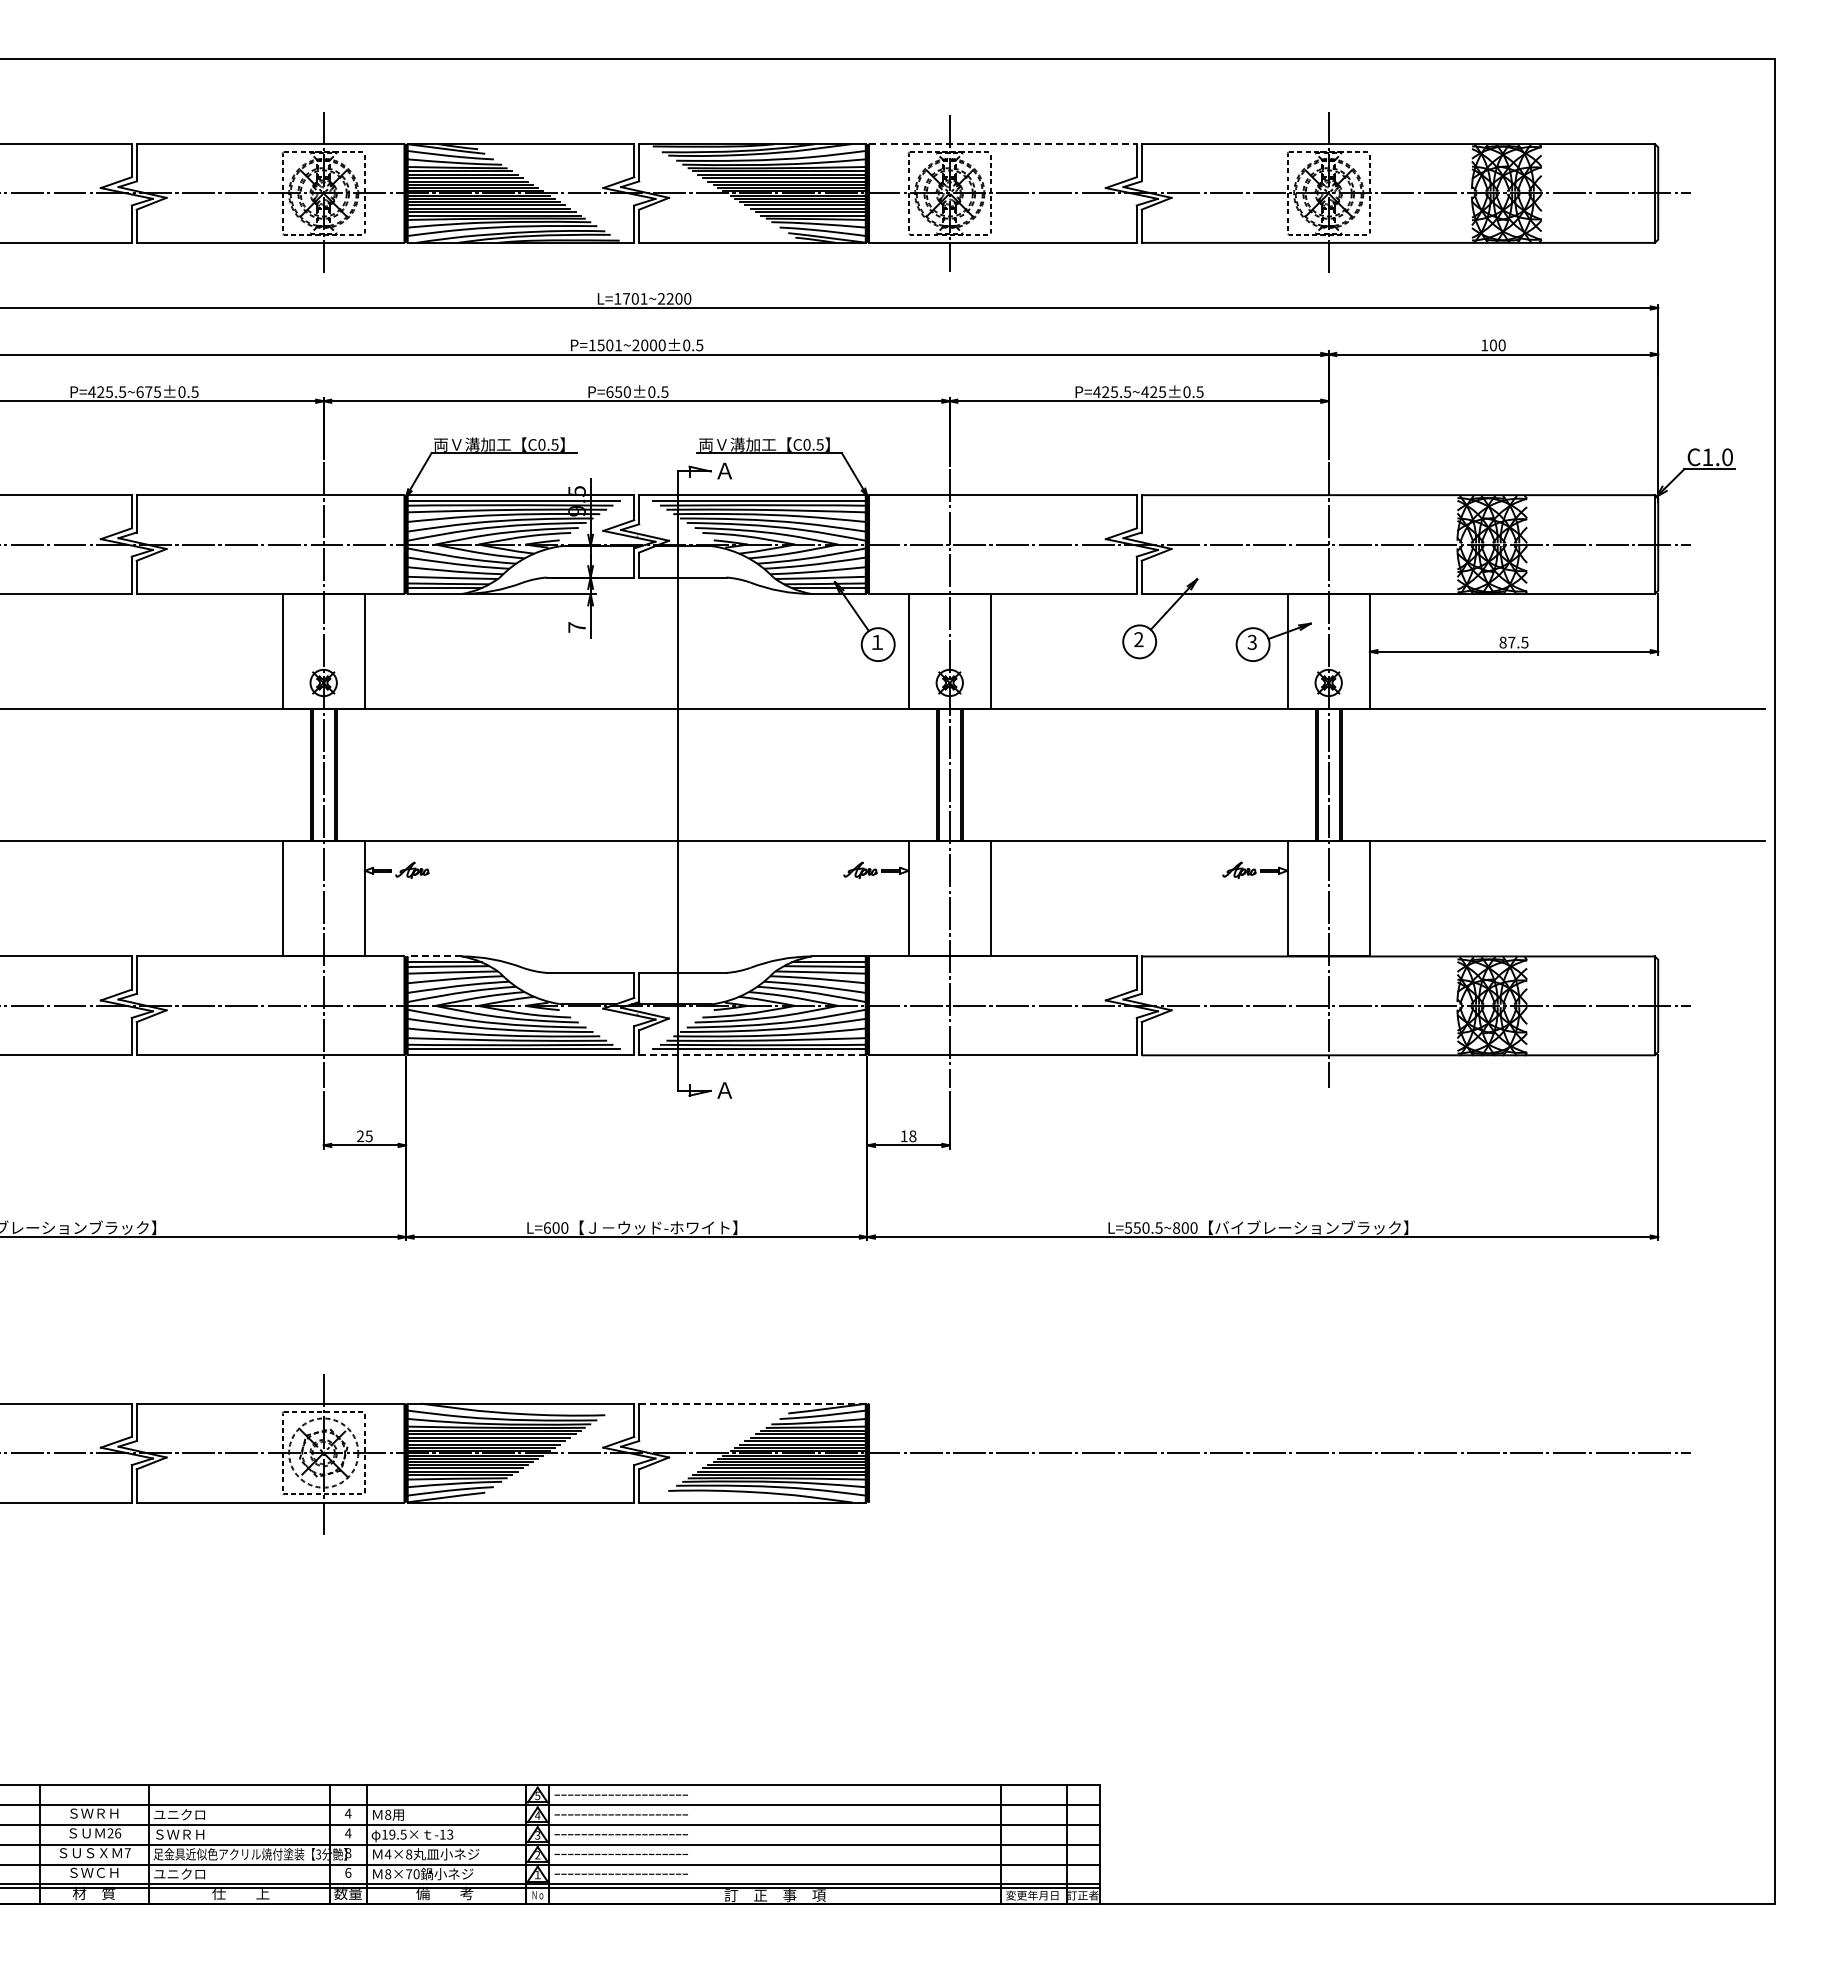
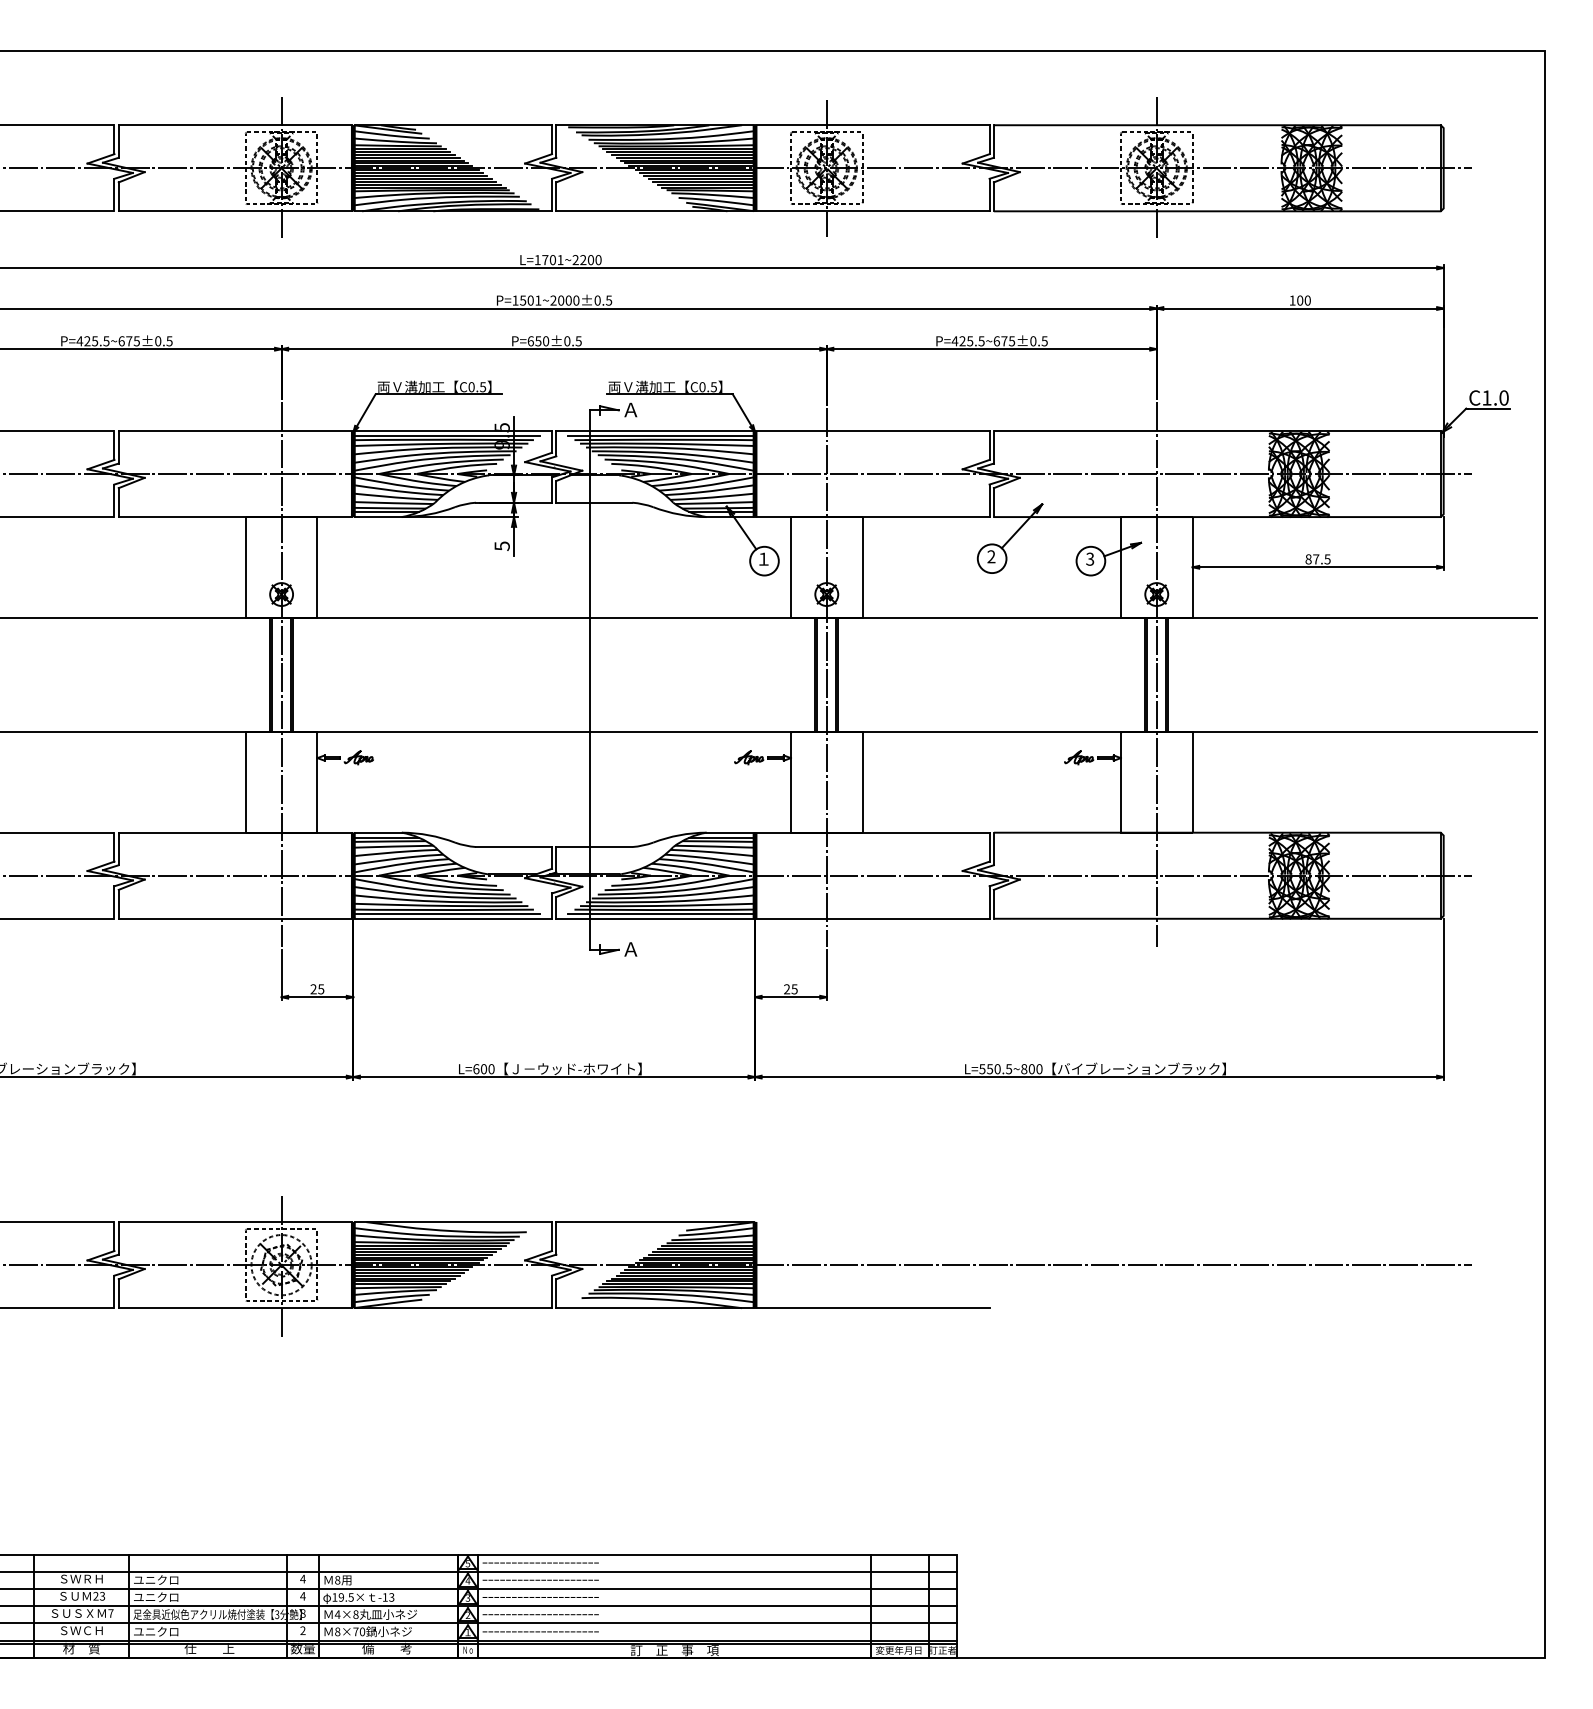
line: (1002, 144) -> (872, 125), dashed -> solid
text: (1149, 392) -> (1000, 341), P=425.5~425±0.5 -> P=425.5~675±0.5
text: (576, 627) -> (501, 546), 7 -> 5
line: (434, 956) -> (378, 832), dashed -> solid
line: (752, 1055) -> (654, 918), dashed -> solid
text: (908, 1136) -> (790, 989), 18 -> 25
line: (752, 1403) -> (654, 1221), dashed -> solid
line: (1002, 1502) -> (872, 1308), added
text: (118, 1833) -> (102, 1596), 26 -> 23
text: (179, 1833) -> (156, 1596), ＳＷＲＨ -> ユニクロ
text: (348, 1872) -> (303, 1630), 6 -> 2

